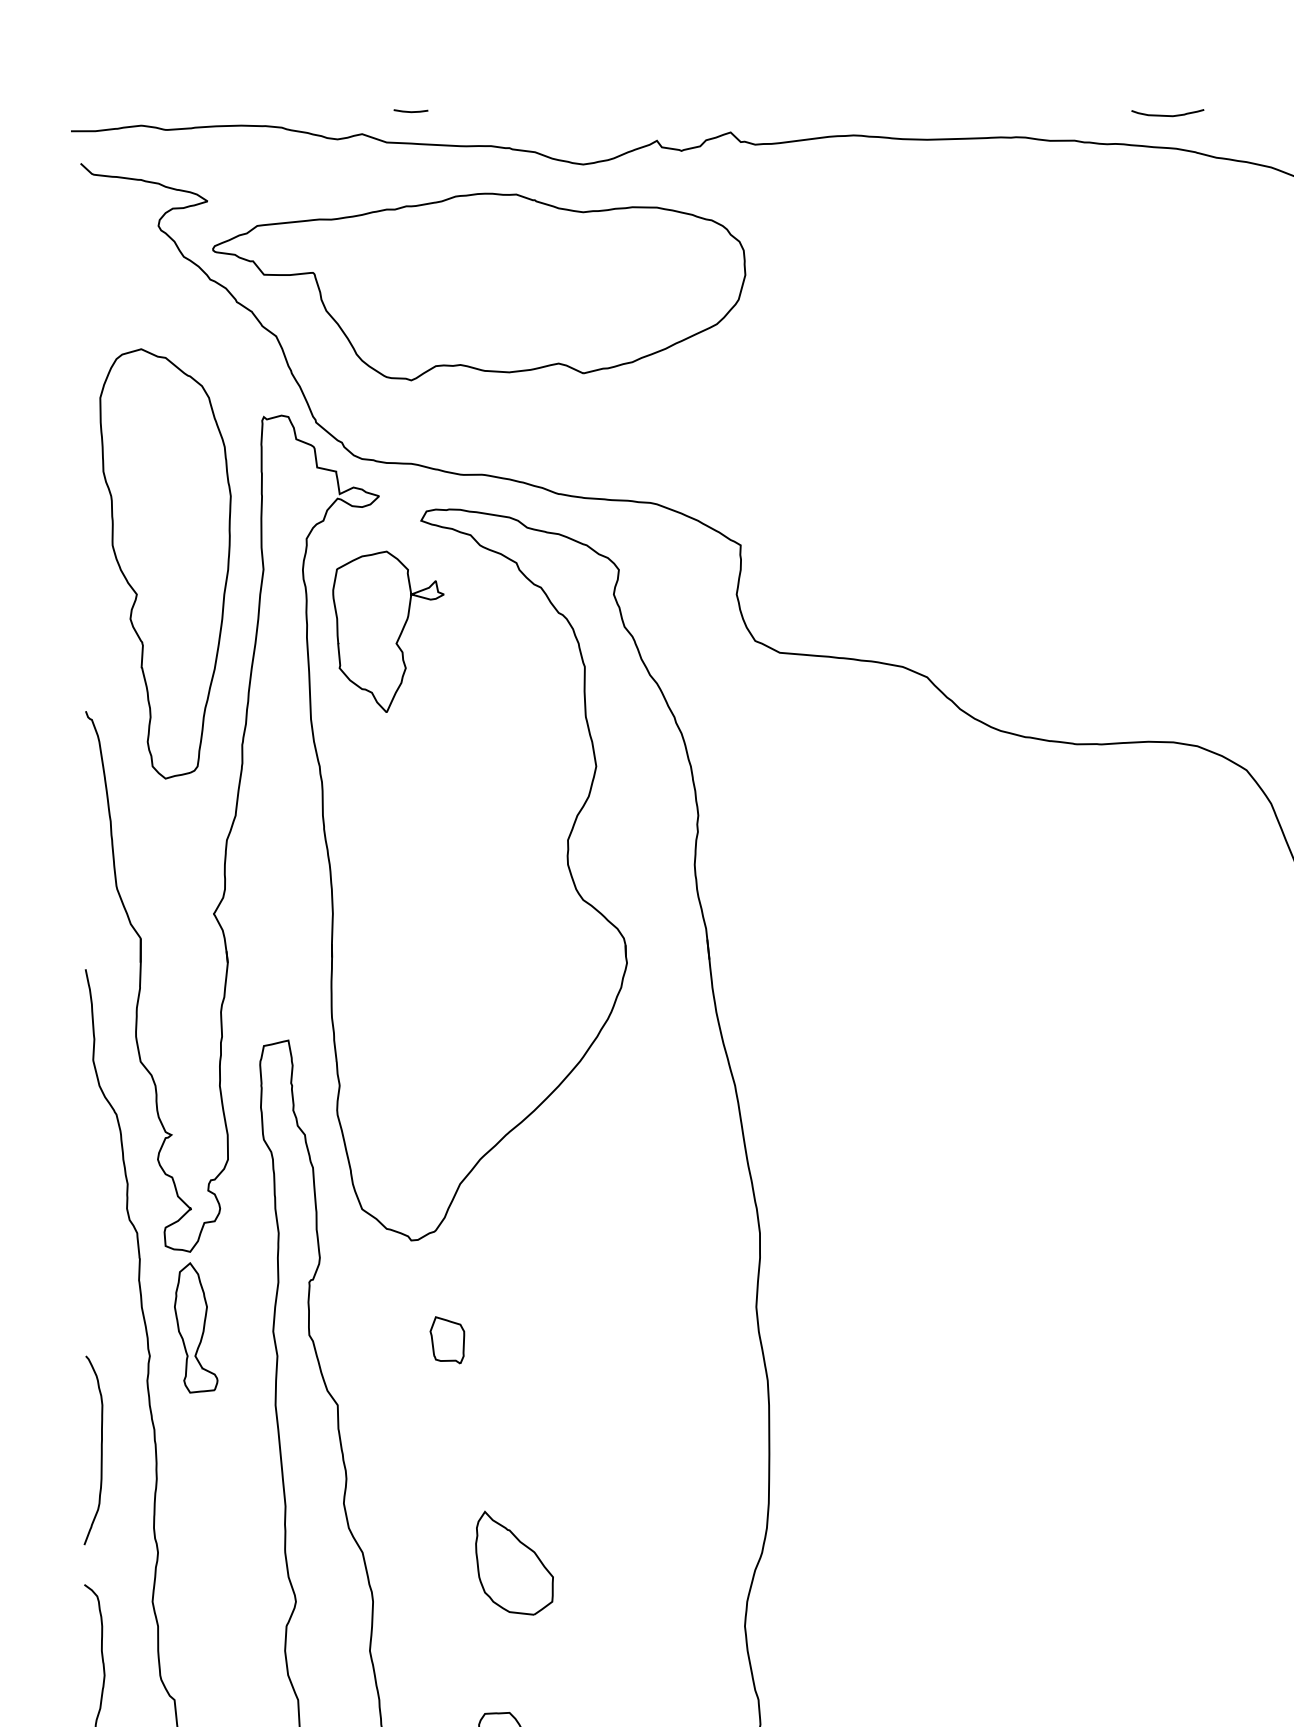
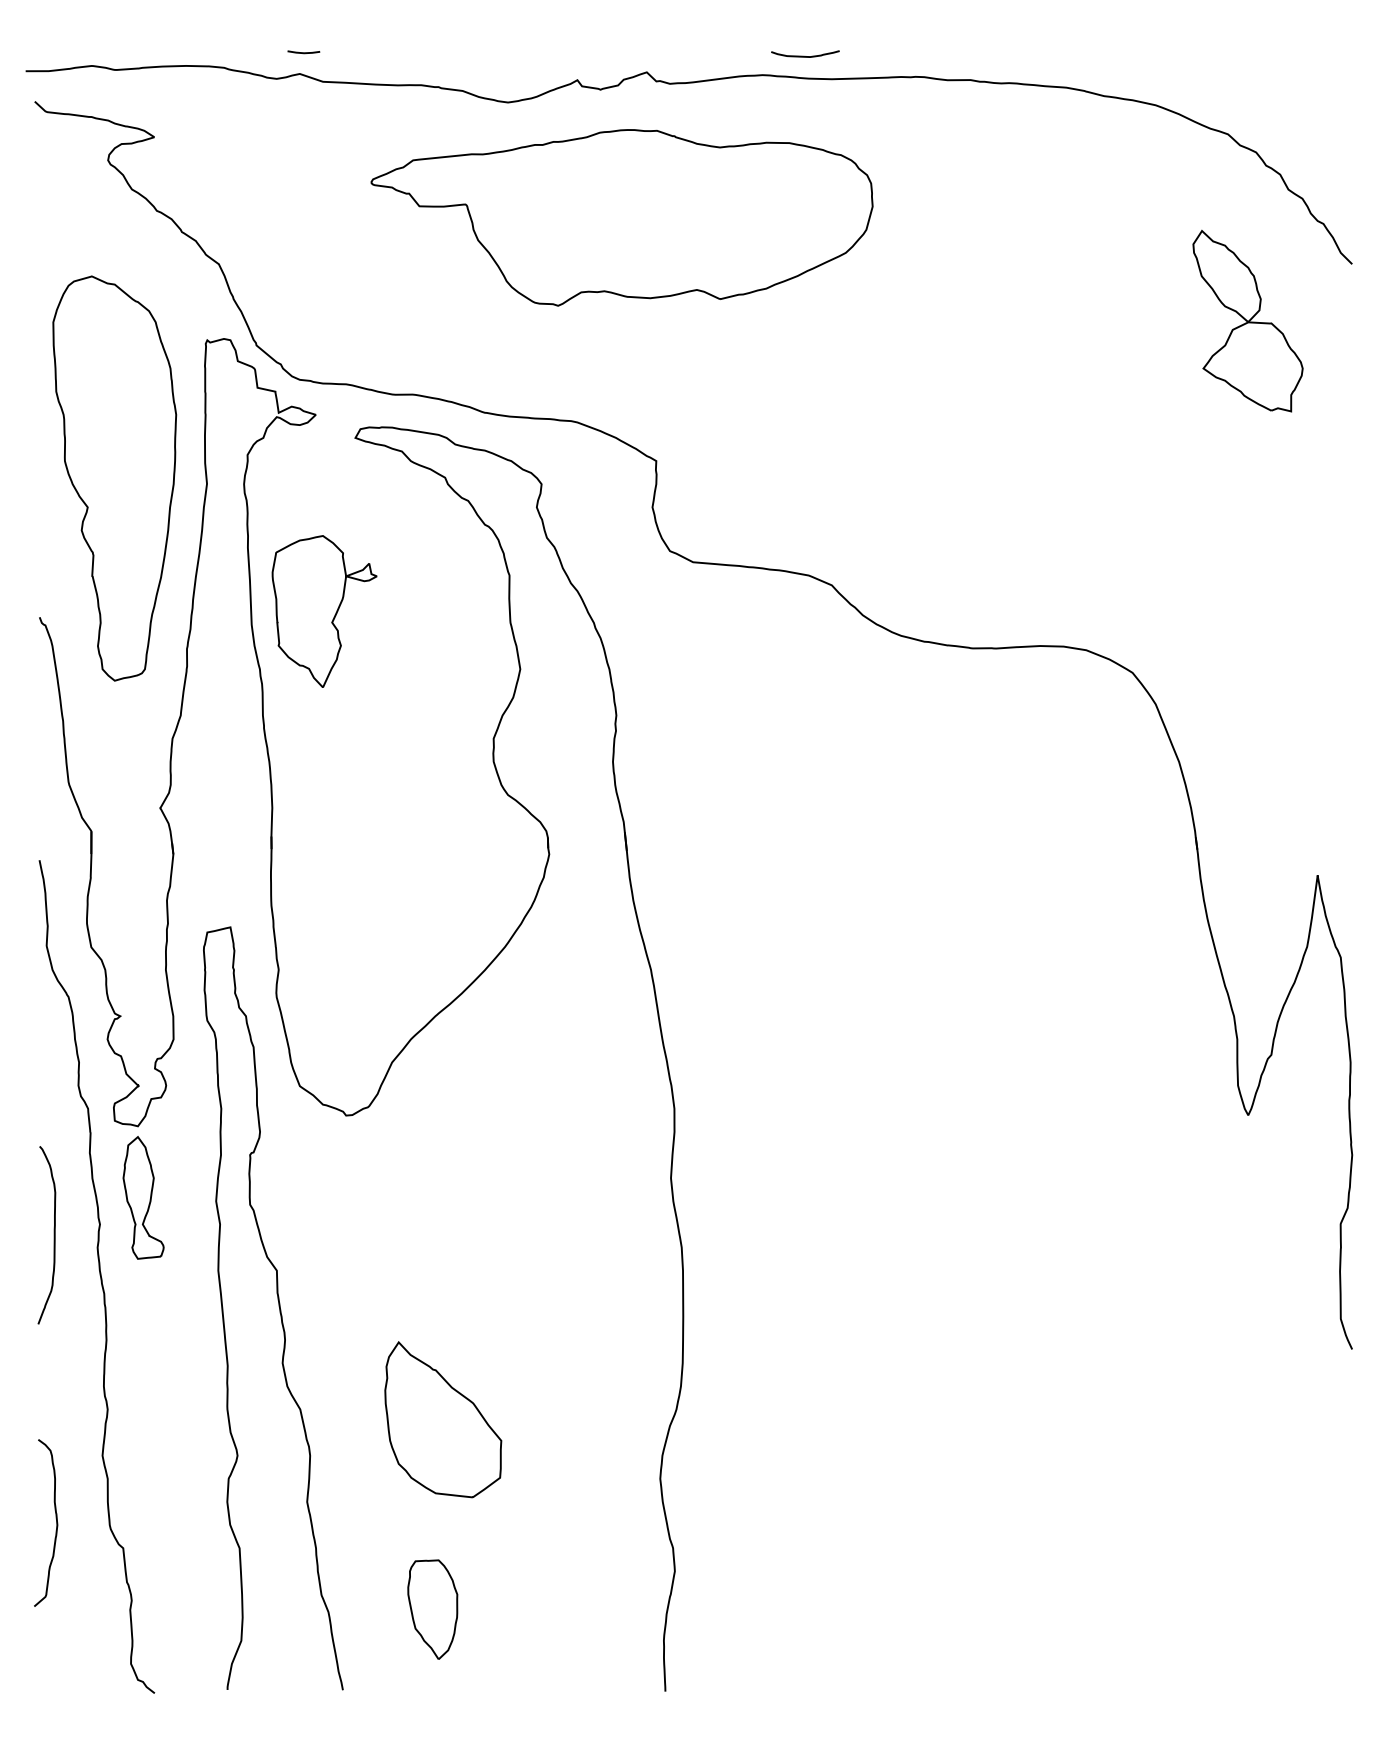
line: (410, 111) -> (303, 52), moved
curve: (1166, 114) -> (804, 55), moved
part: (478, 286) -> (621, 217), moved
part: (388, 631) -> (324, 611), moved
part: (446, 1340) -> (379, 1209), removed
curve: (100, 1450) -> (53, 1235), moved
part: (514, 1562) -> (443, 1418), size x1.6

